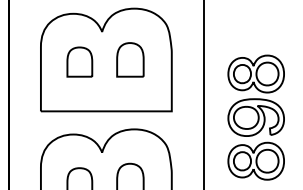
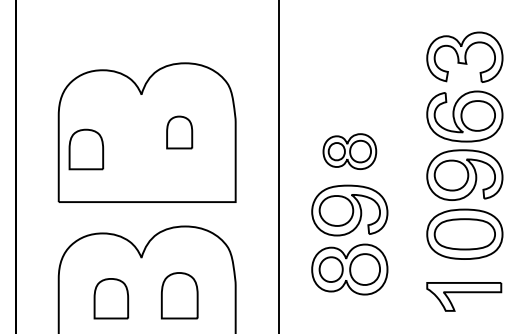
part: (130, 59) -> (179, 132), size x0.7
part: (79, 62) -> (86, 149), moved
part: (255, 73) -> (349, 151), size x0.7

